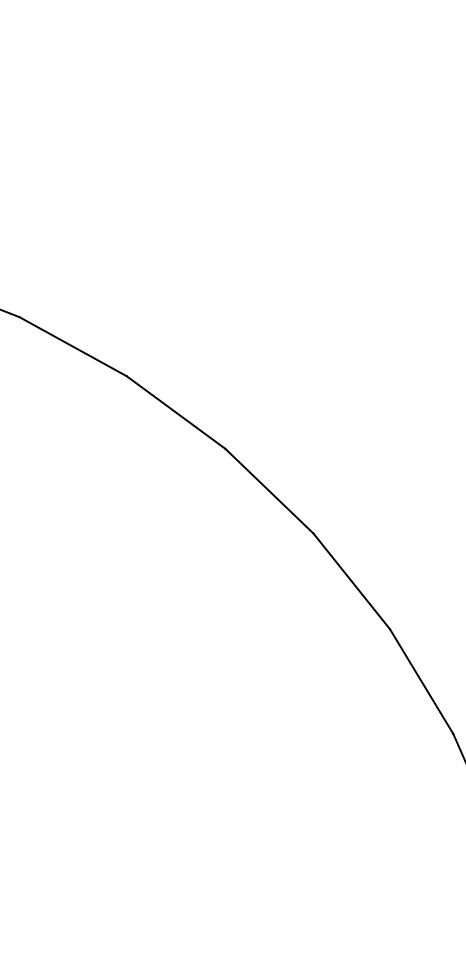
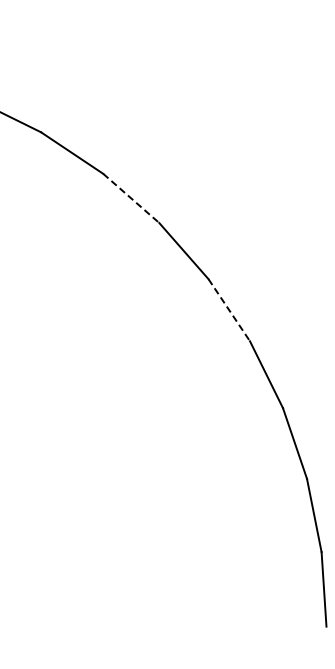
line: (176, 412) -> (131, 198), solid -> dashed
line: (352, 581) -> (229, 310), solid -> dashed

